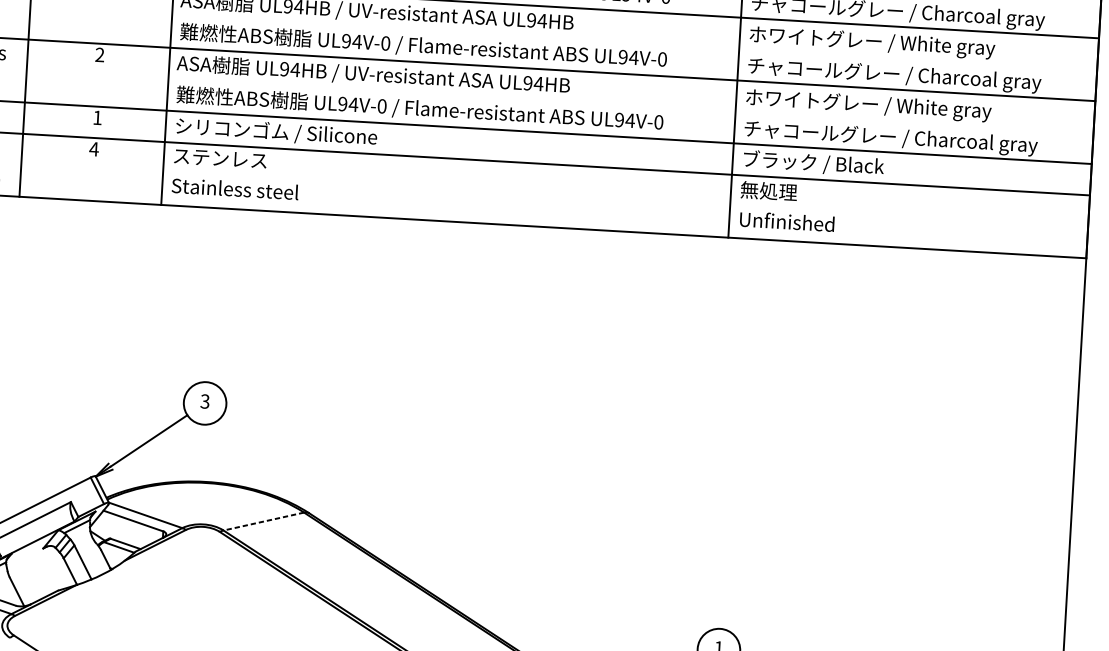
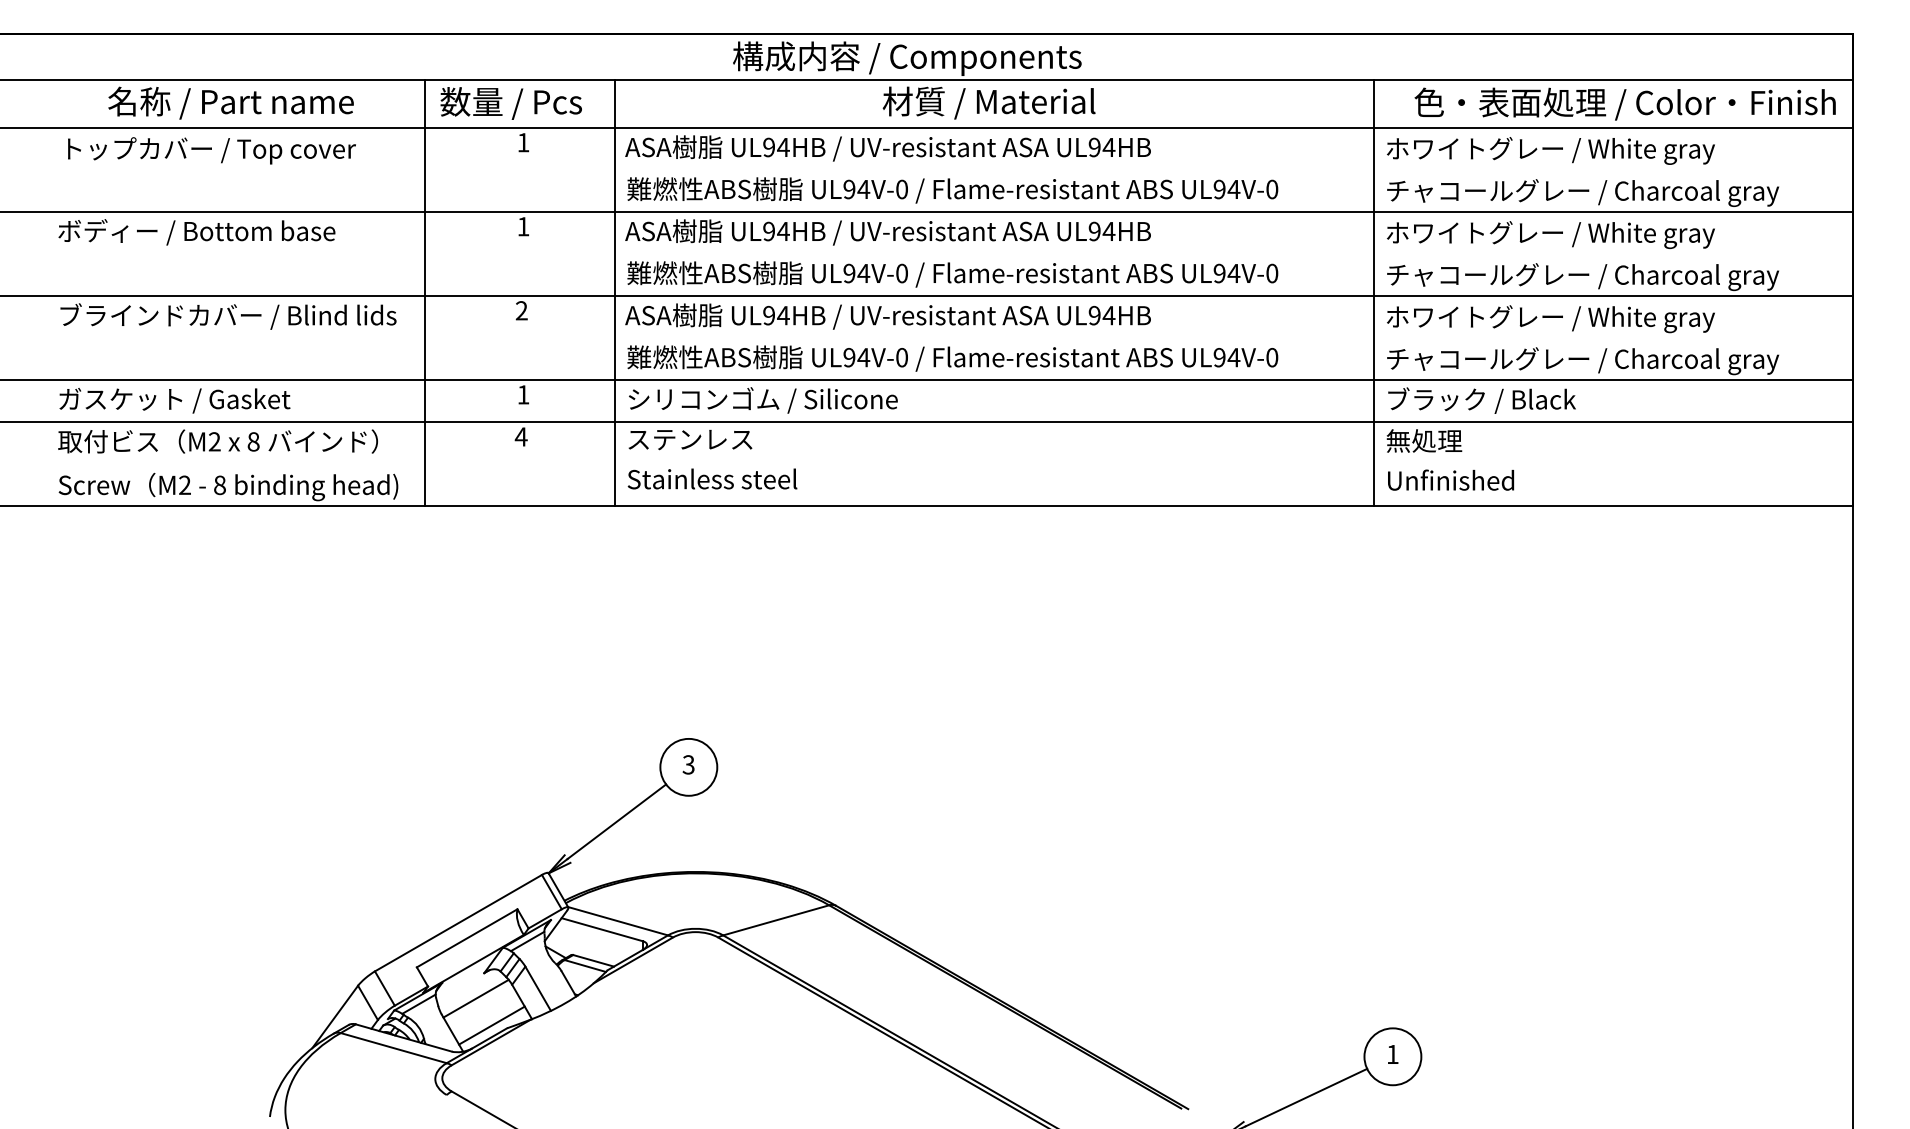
line: (263, 521) -> (775, 920), dashed -> solid
line: (35, 567) -> (475, 998), added
line: (46, 587) -> (491, 1025), added

